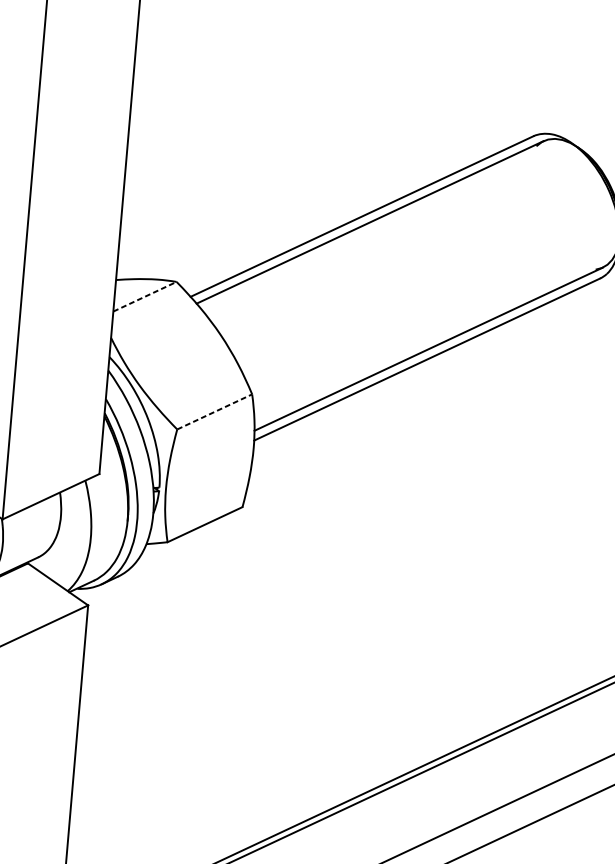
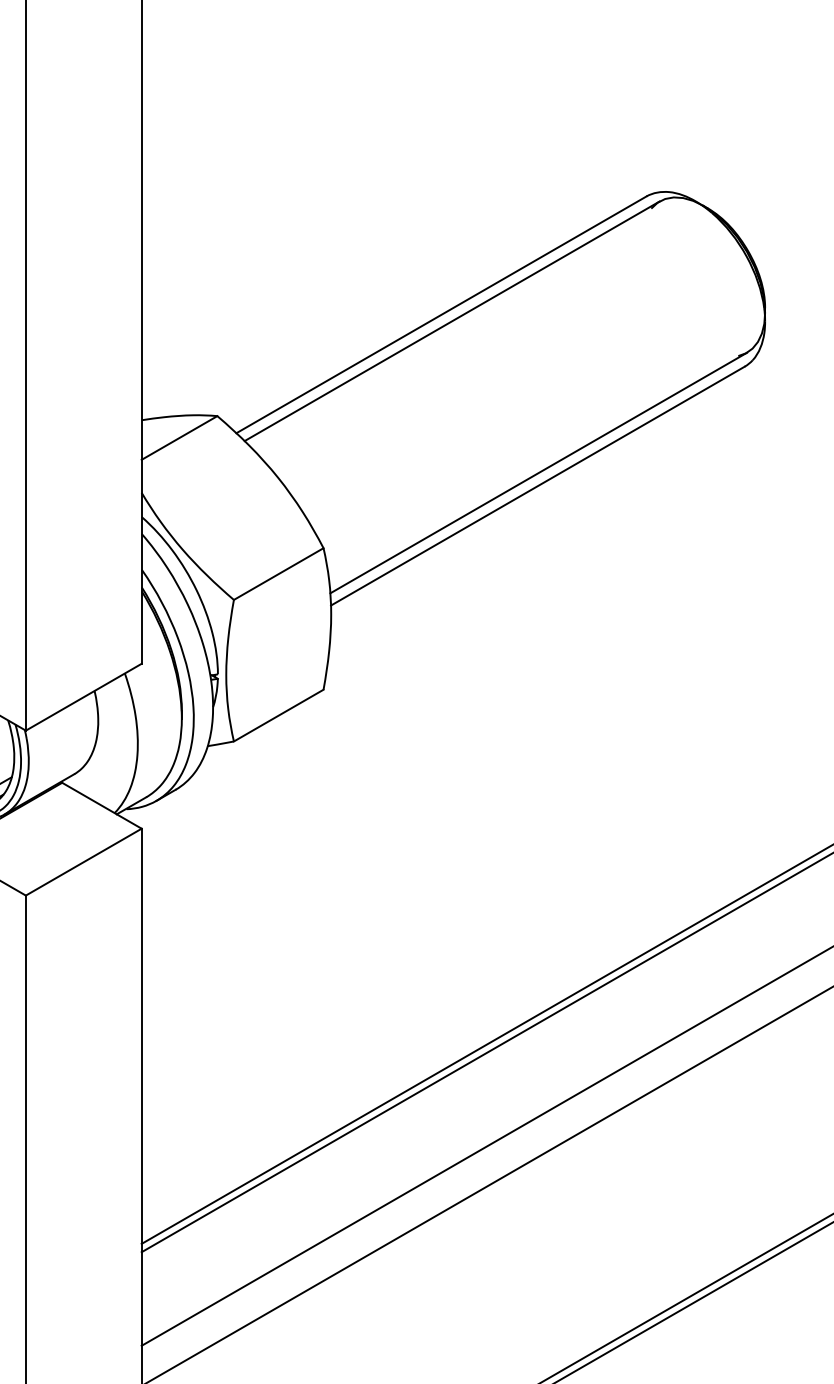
line: (144, 296) -> (179, 437), dashed -> solid
line: (214, 412) -> (278, 574), dashed -> solid

